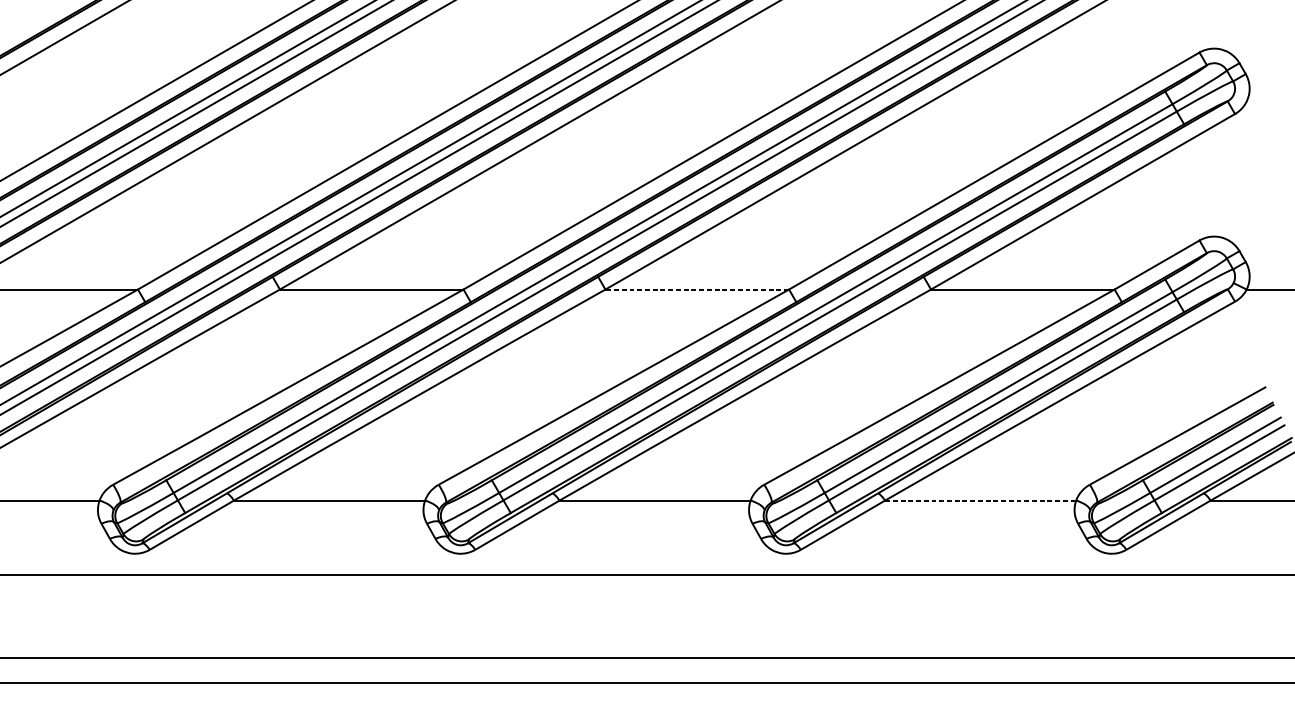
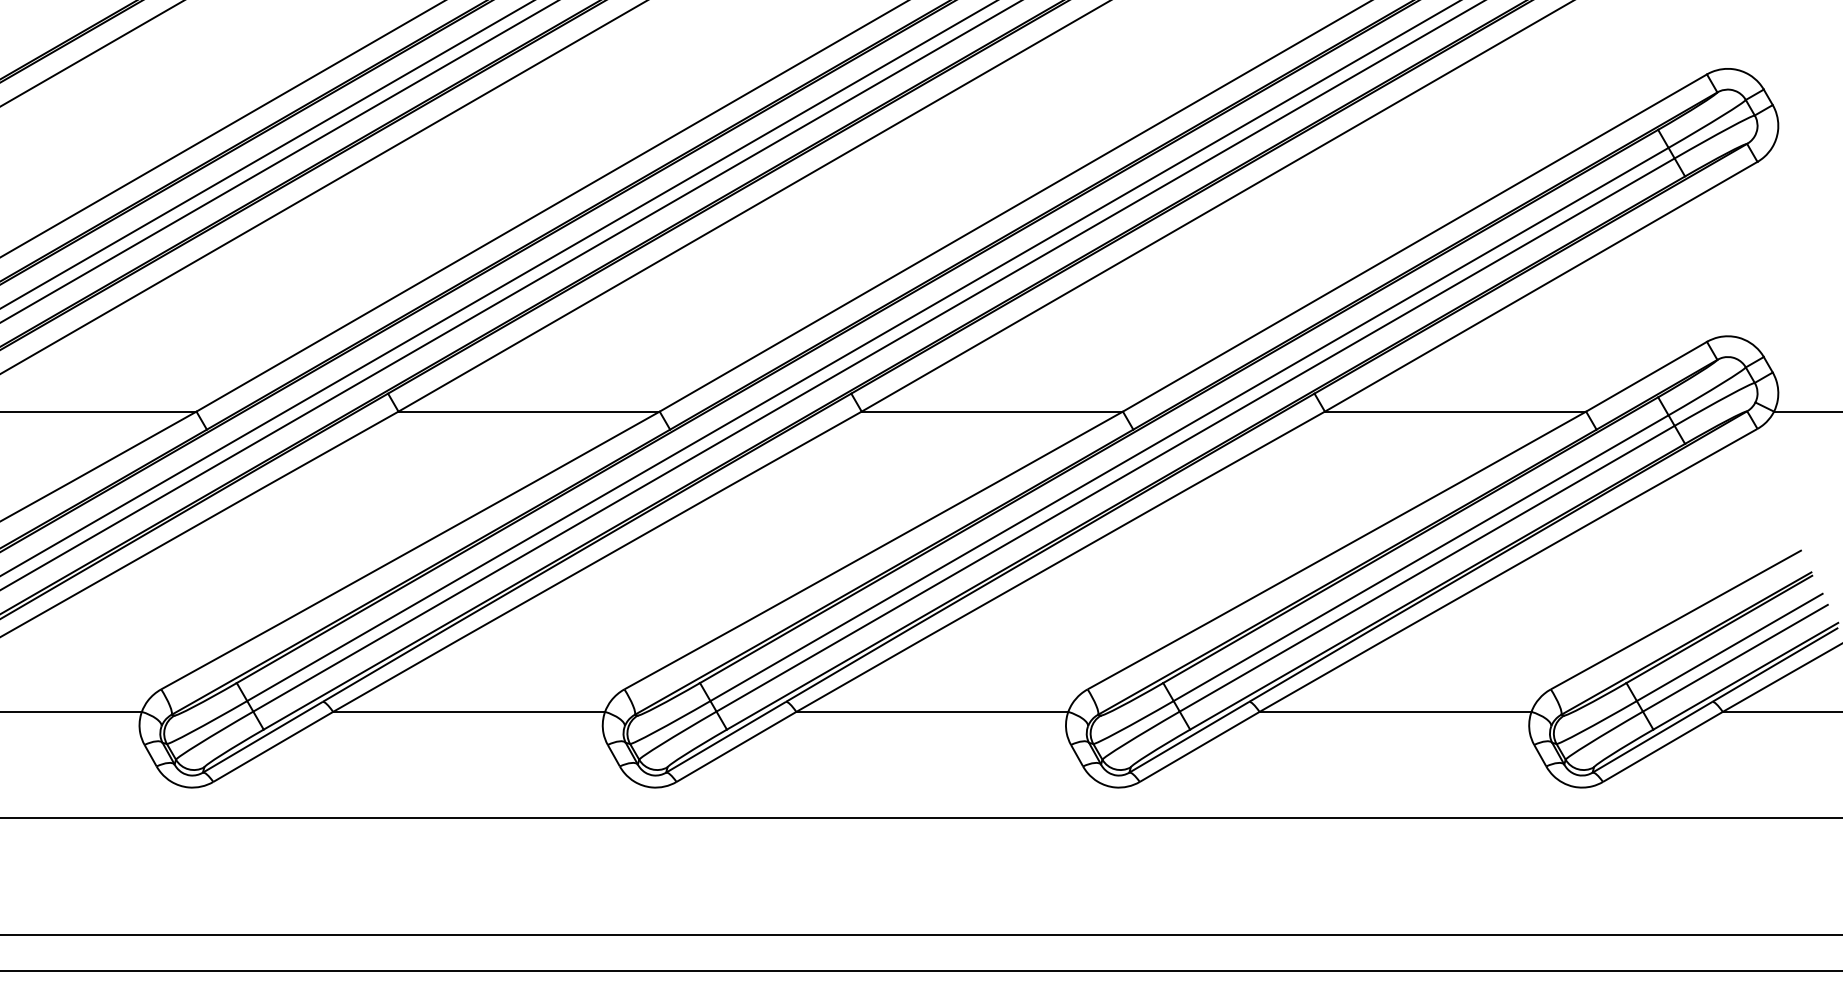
line: (697, 289) -> (992, 411), dashed -> solid
line: (980, 500) -> (1395, 711), dashed -> solid

